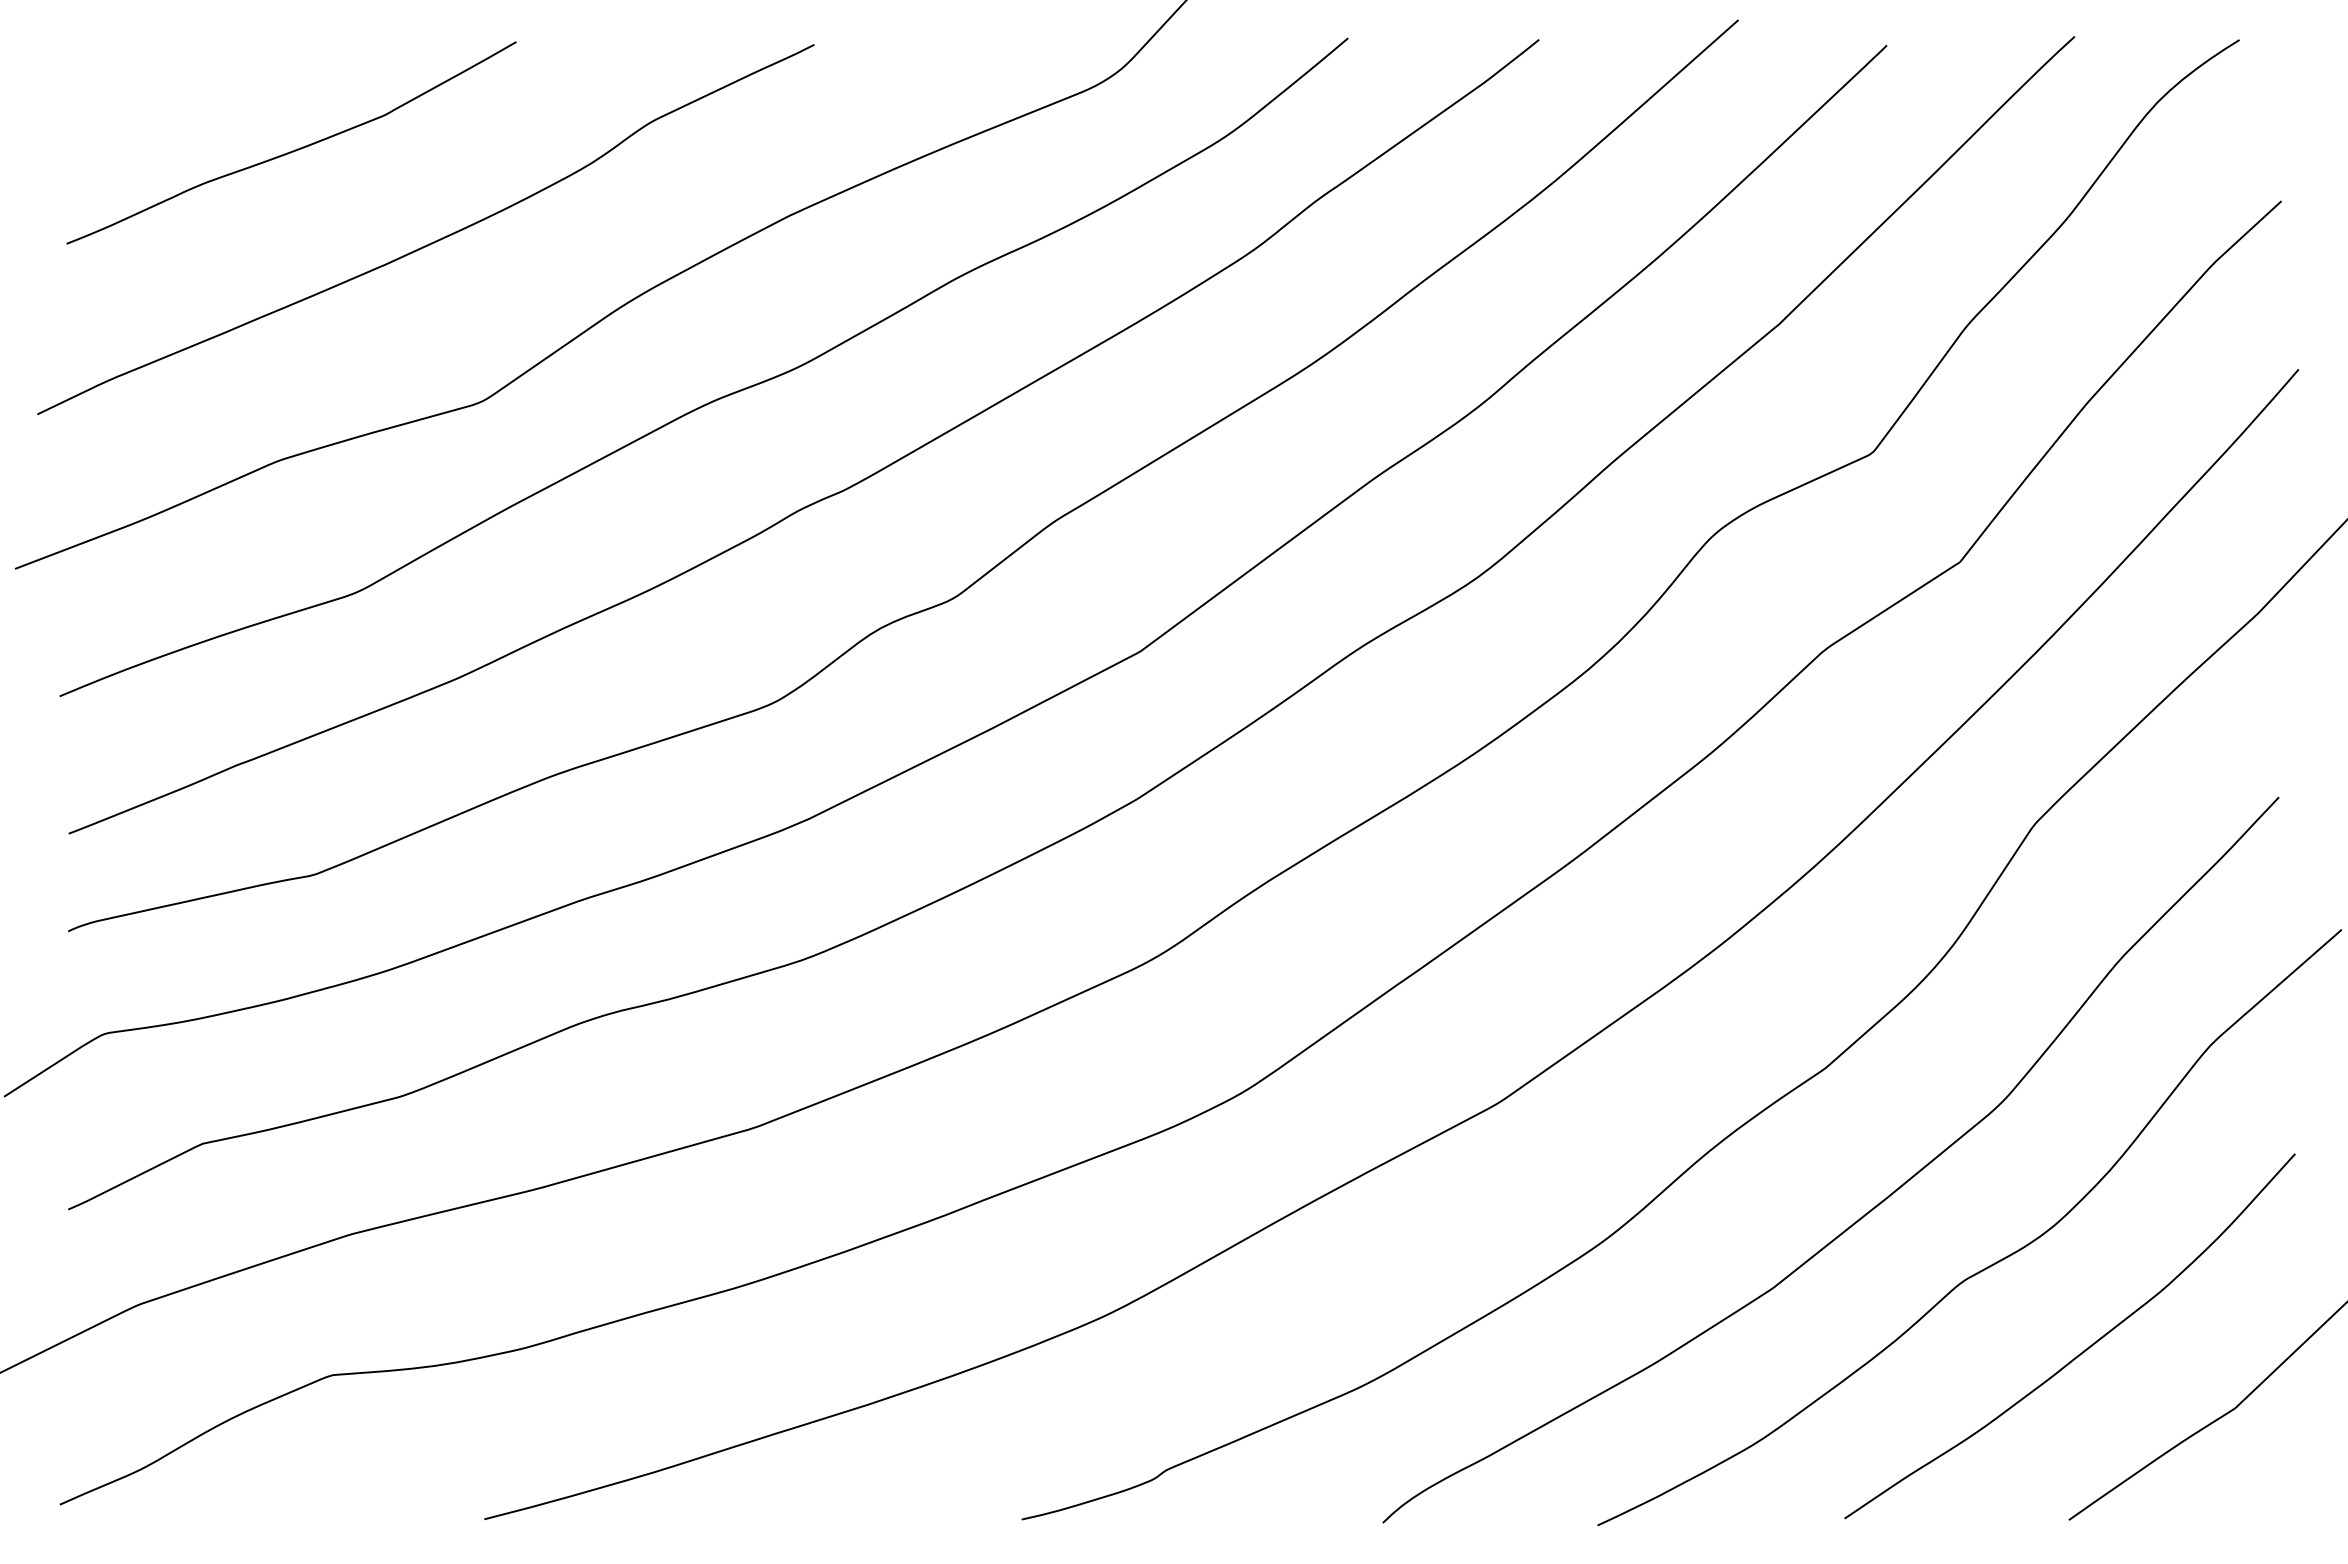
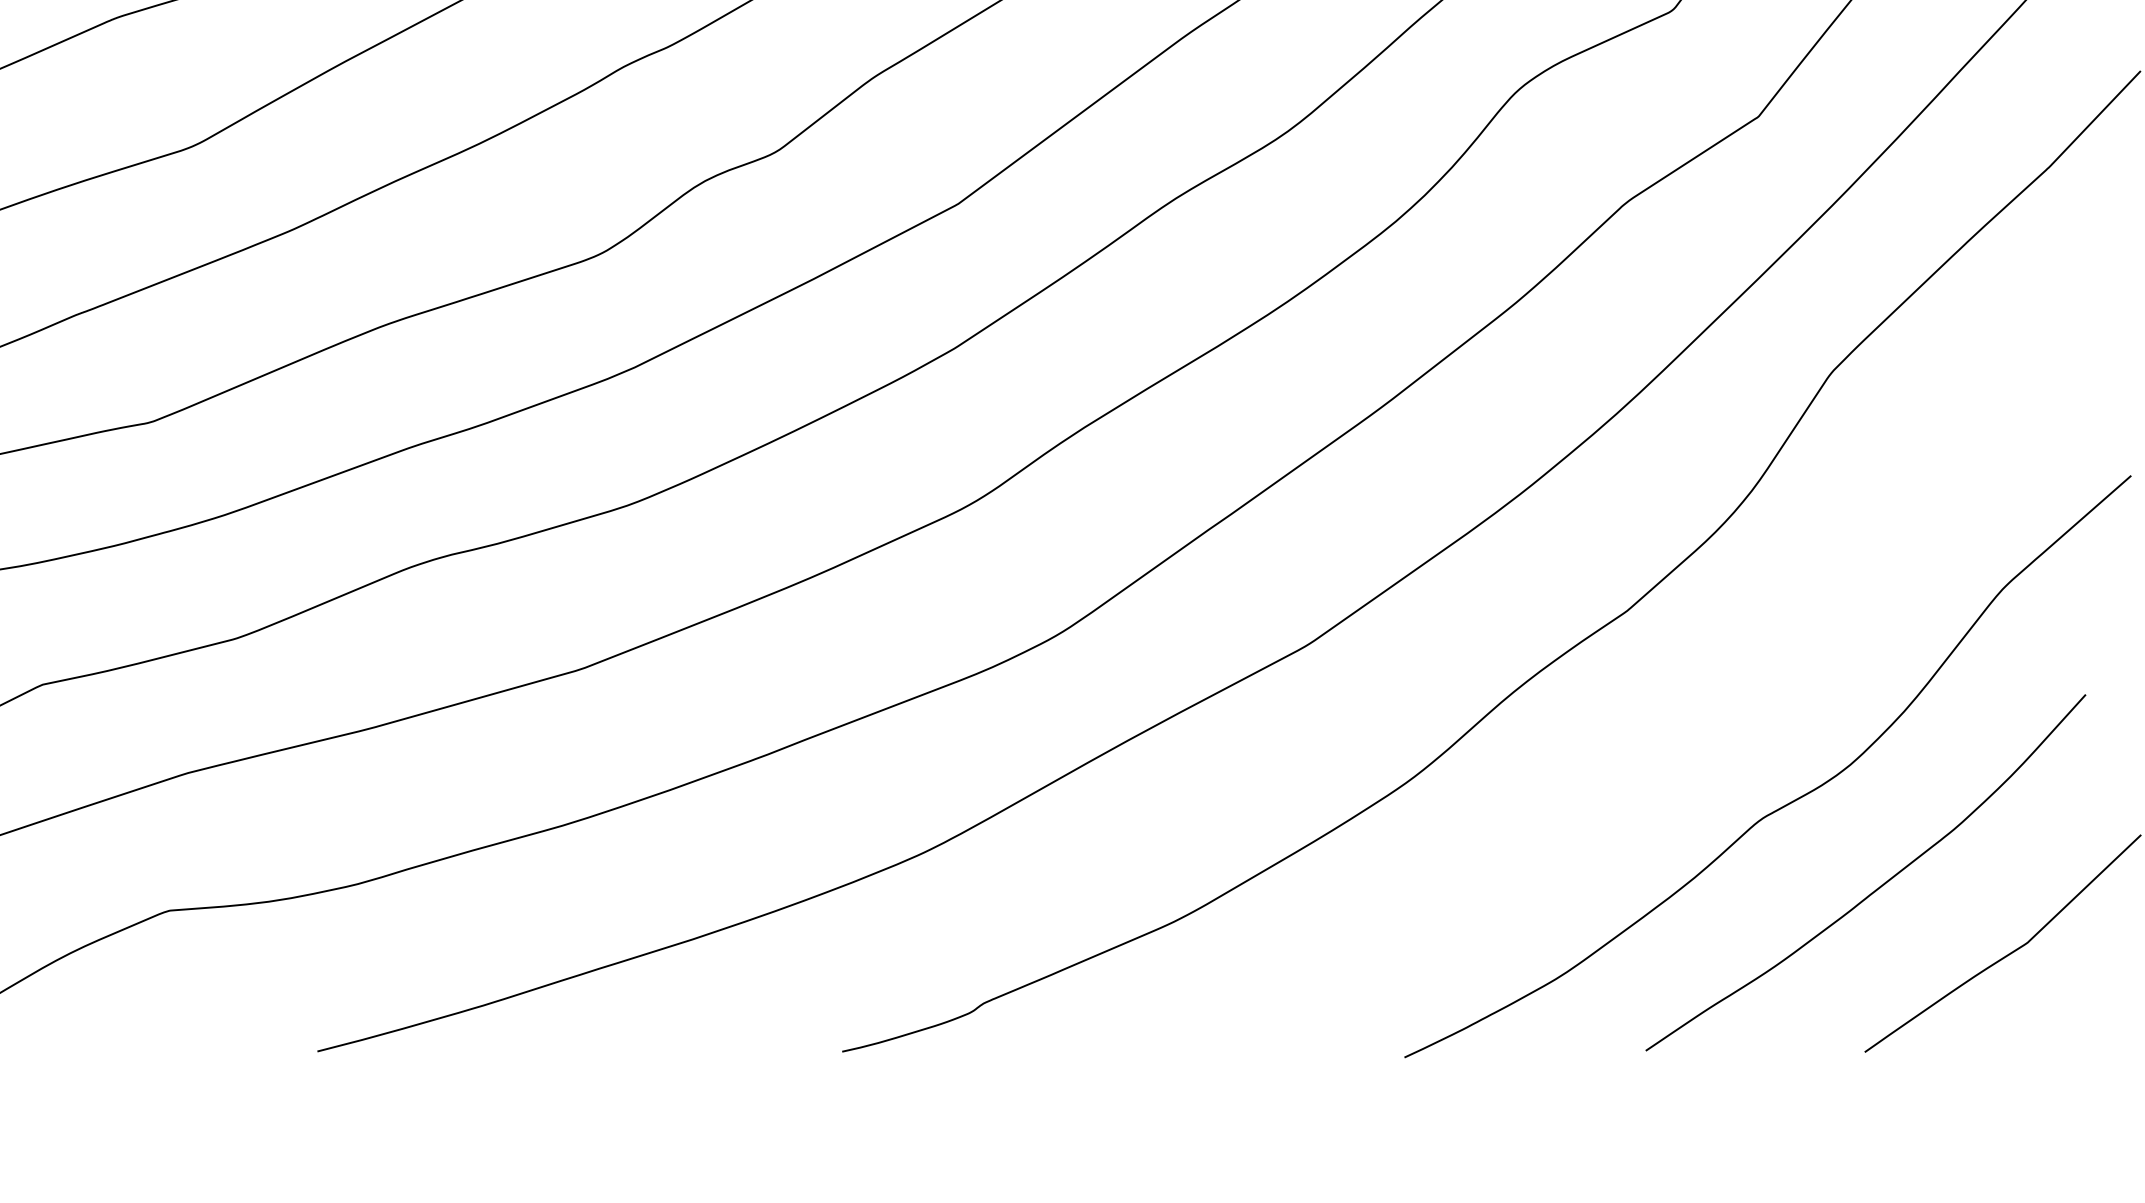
curve: (1870, 1209) -> (1671, 748), removed

